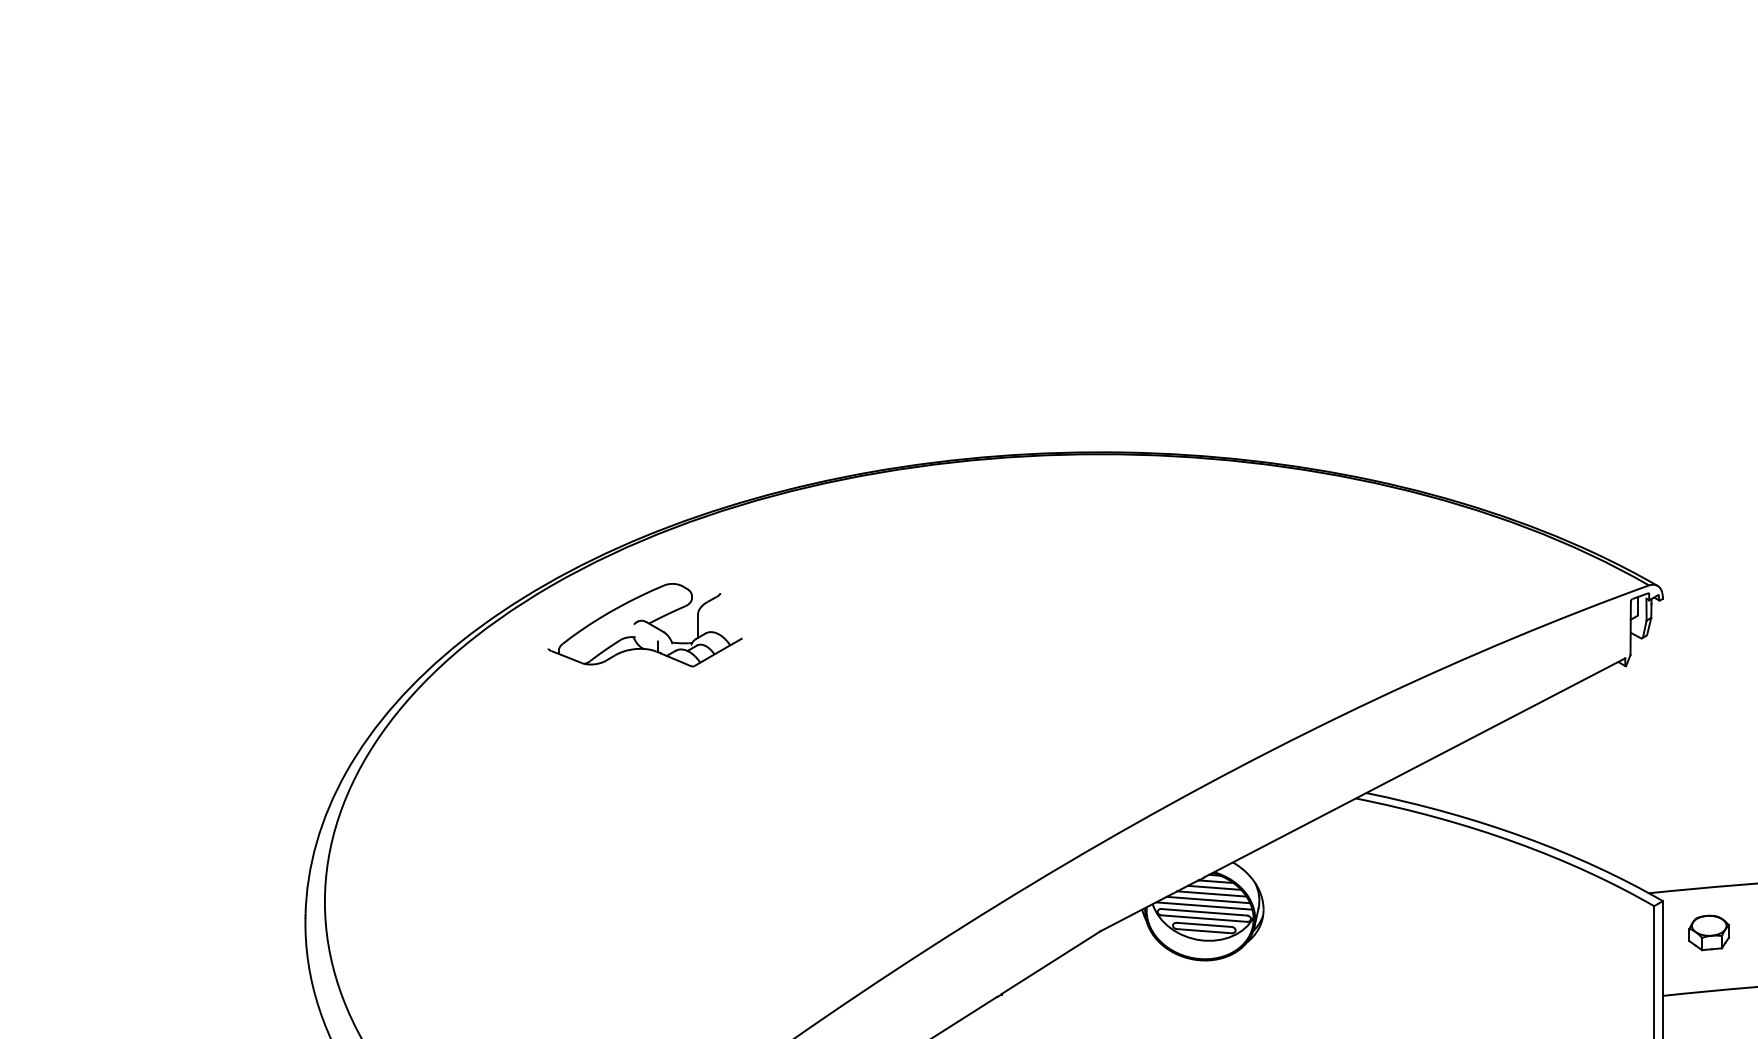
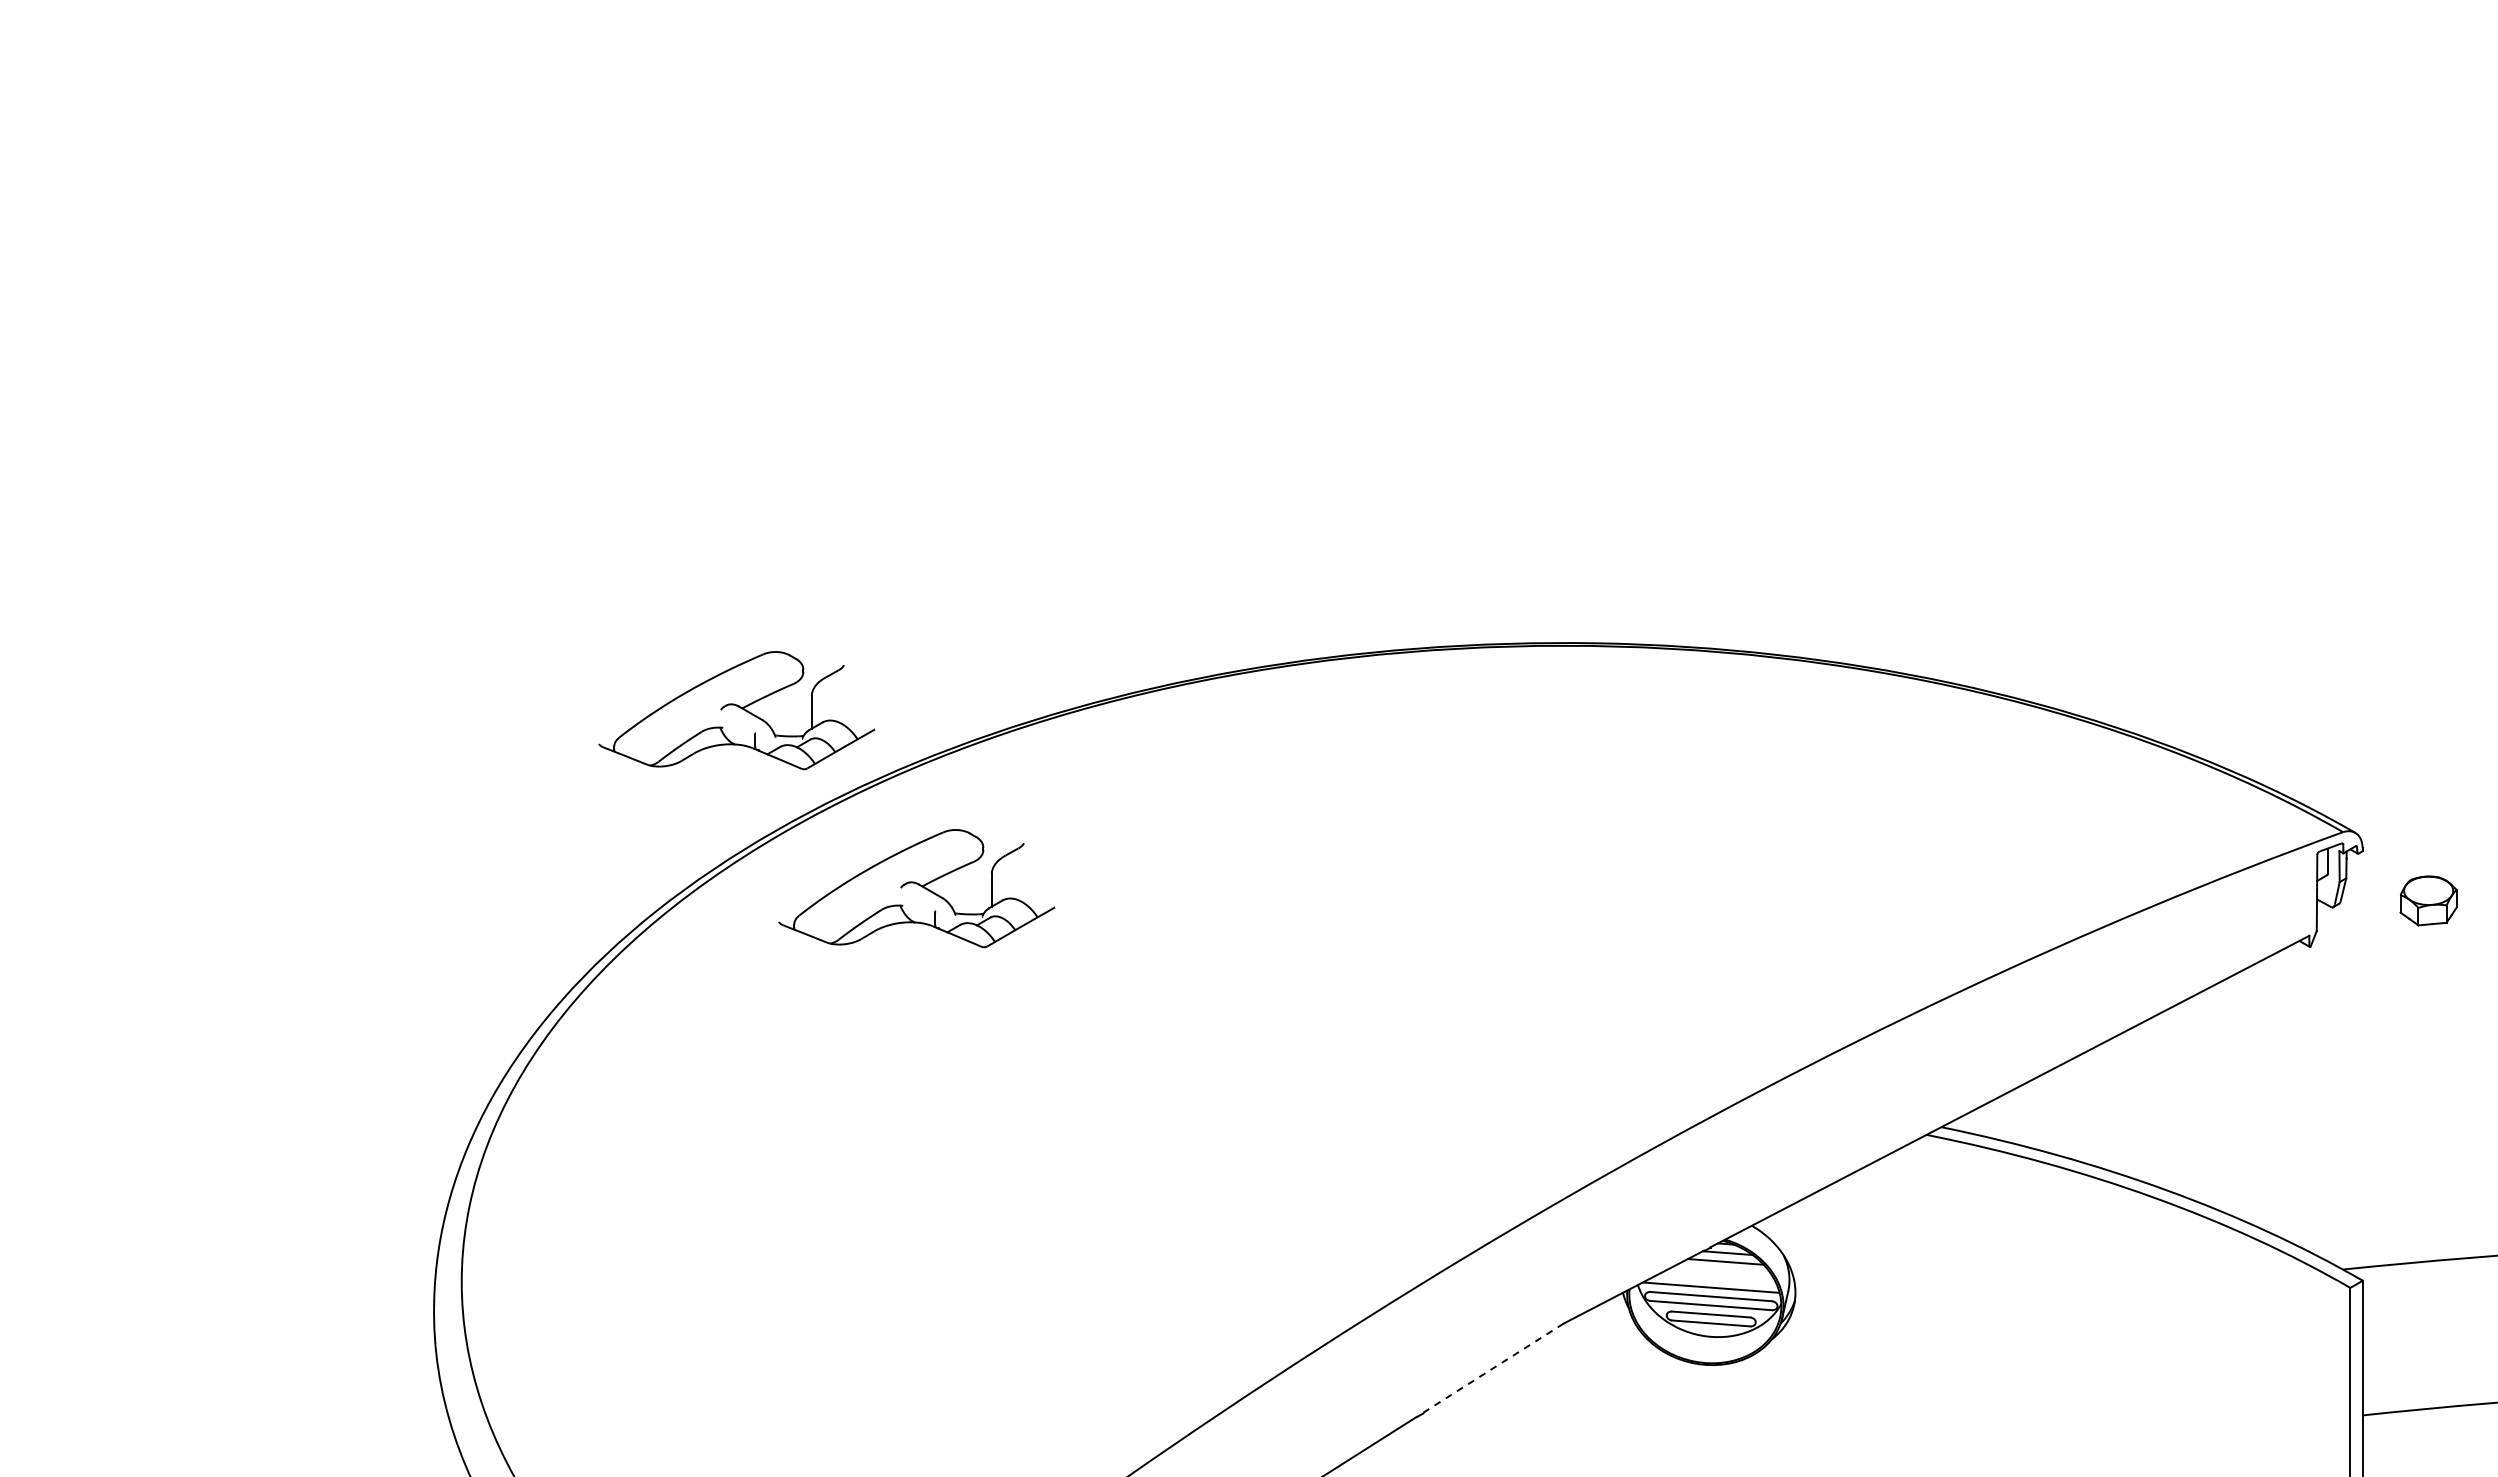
part: (518, 499) -> (736, 710), added
line: (1211, 893) -> (1721, 1270), removed
line: (1208, 899) -> (1716, 1278), removed
part: (1709, 932) -> (2428, 900), moved
line: (1051, 962) -> (1494, 1367), solid -> dashed

